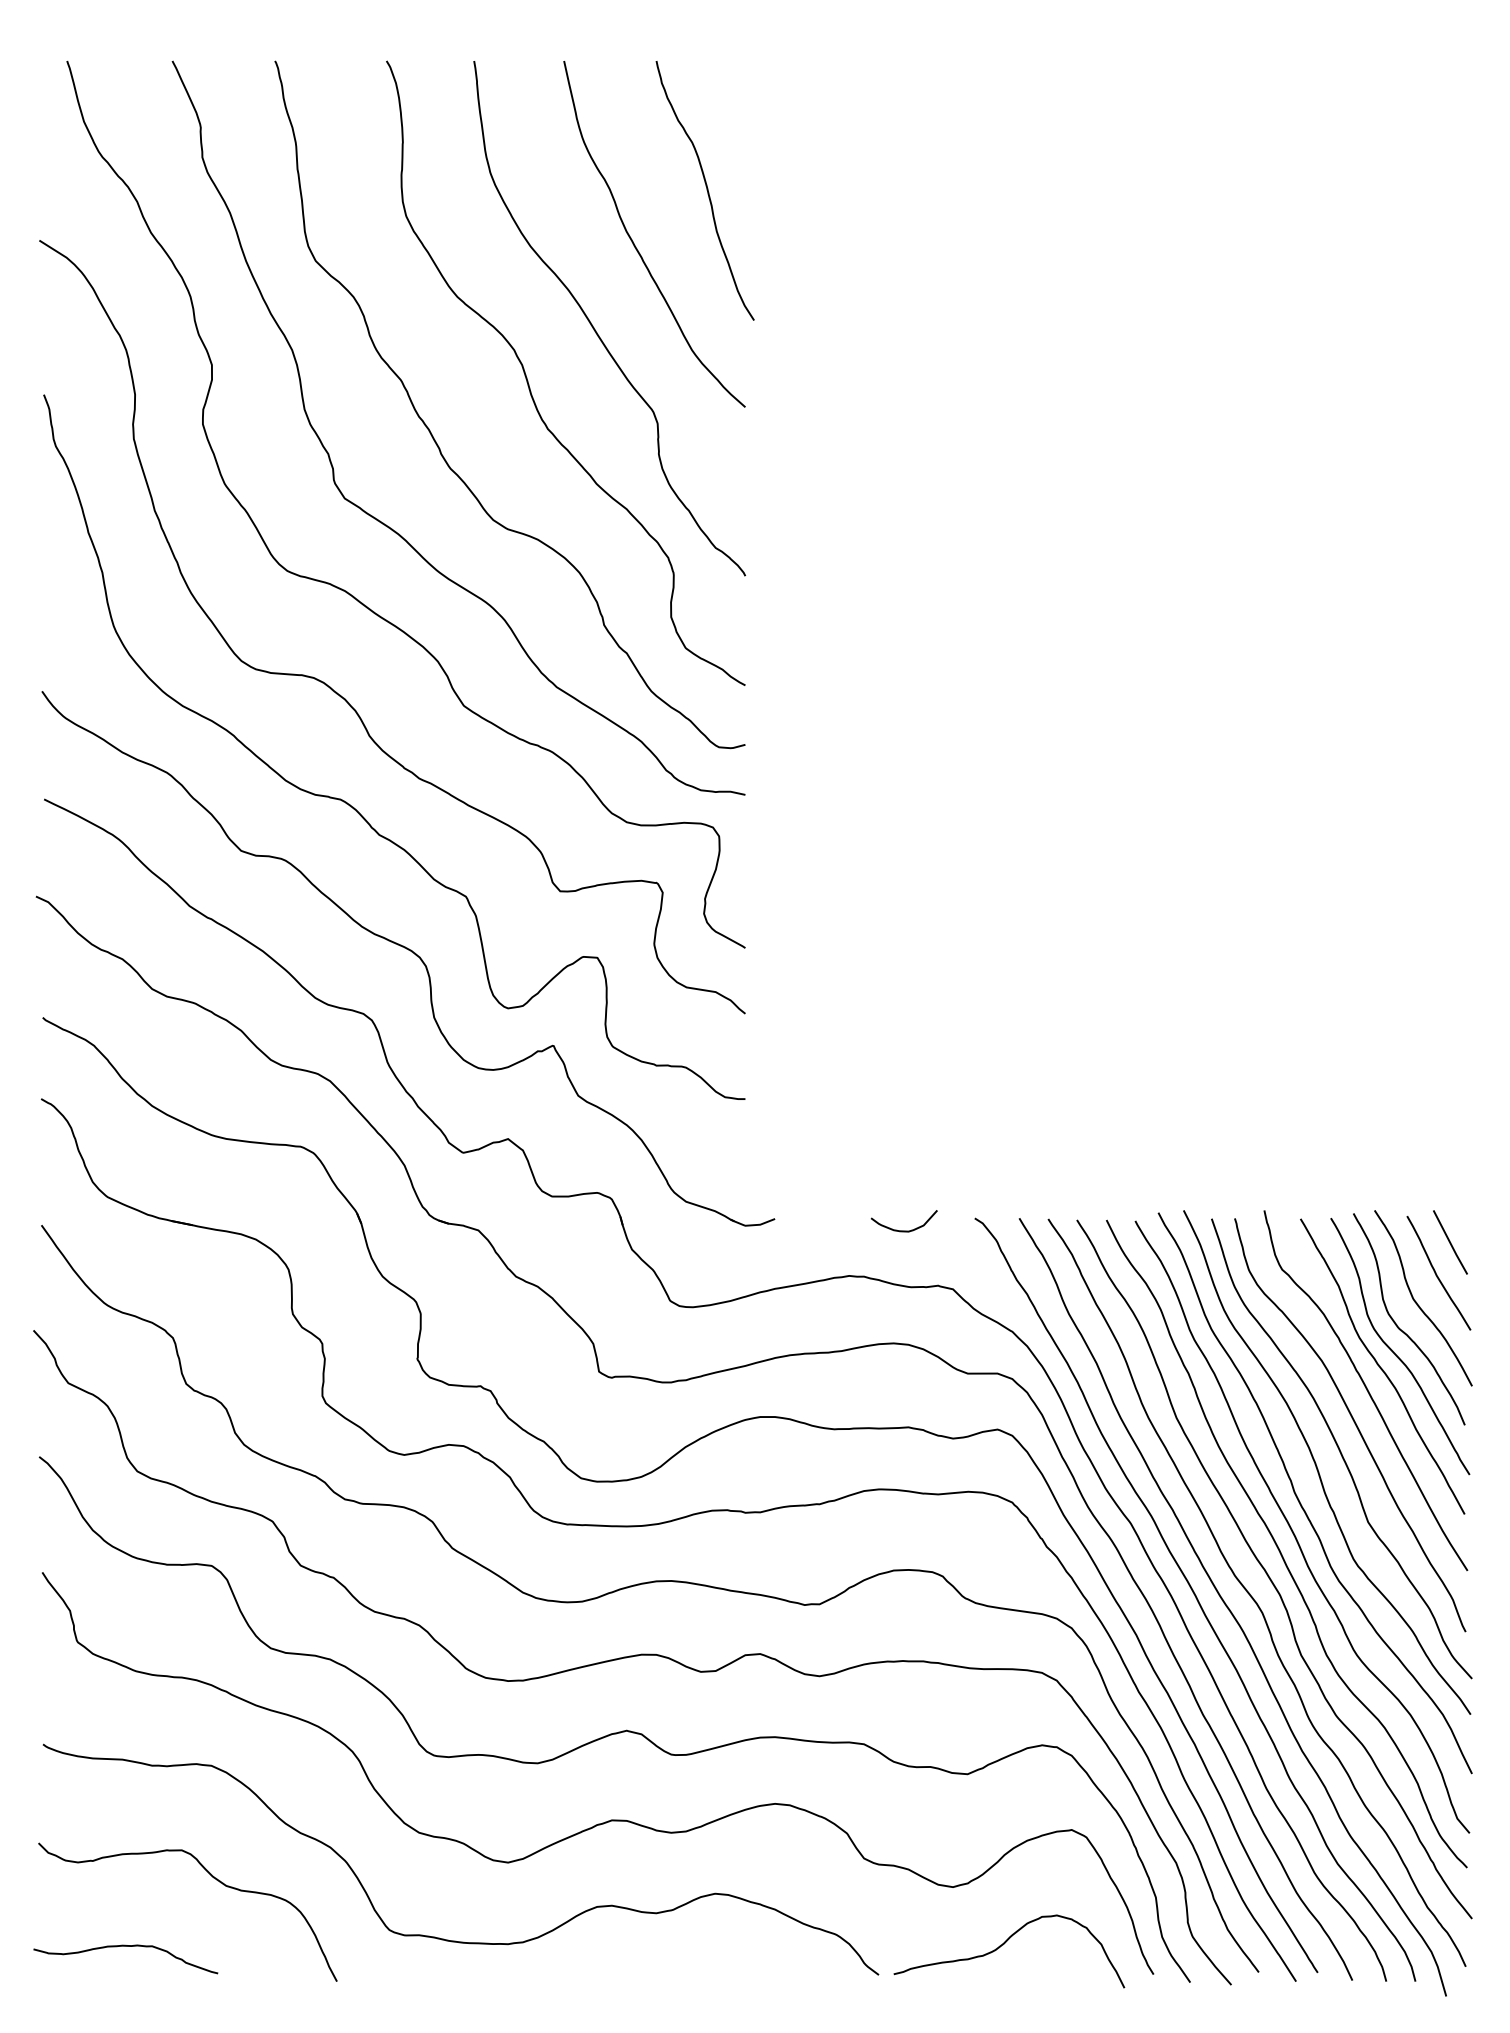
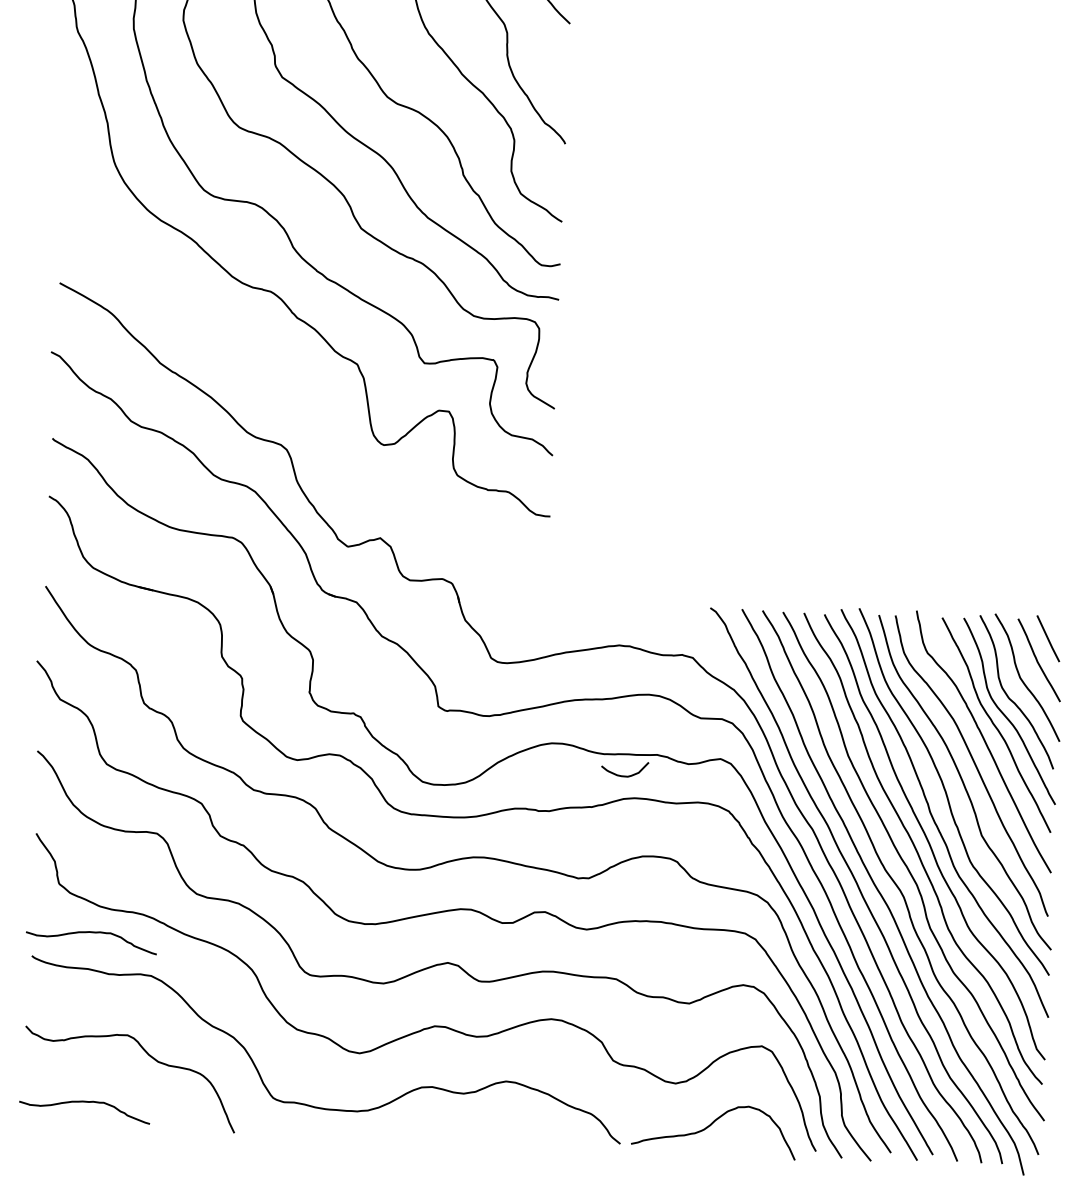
part: (411, 952) -> (316, 402), removed
curve: (903, 1230) -> (624, 775), moved
curve: (125, 1708) -> (91, 932), added

